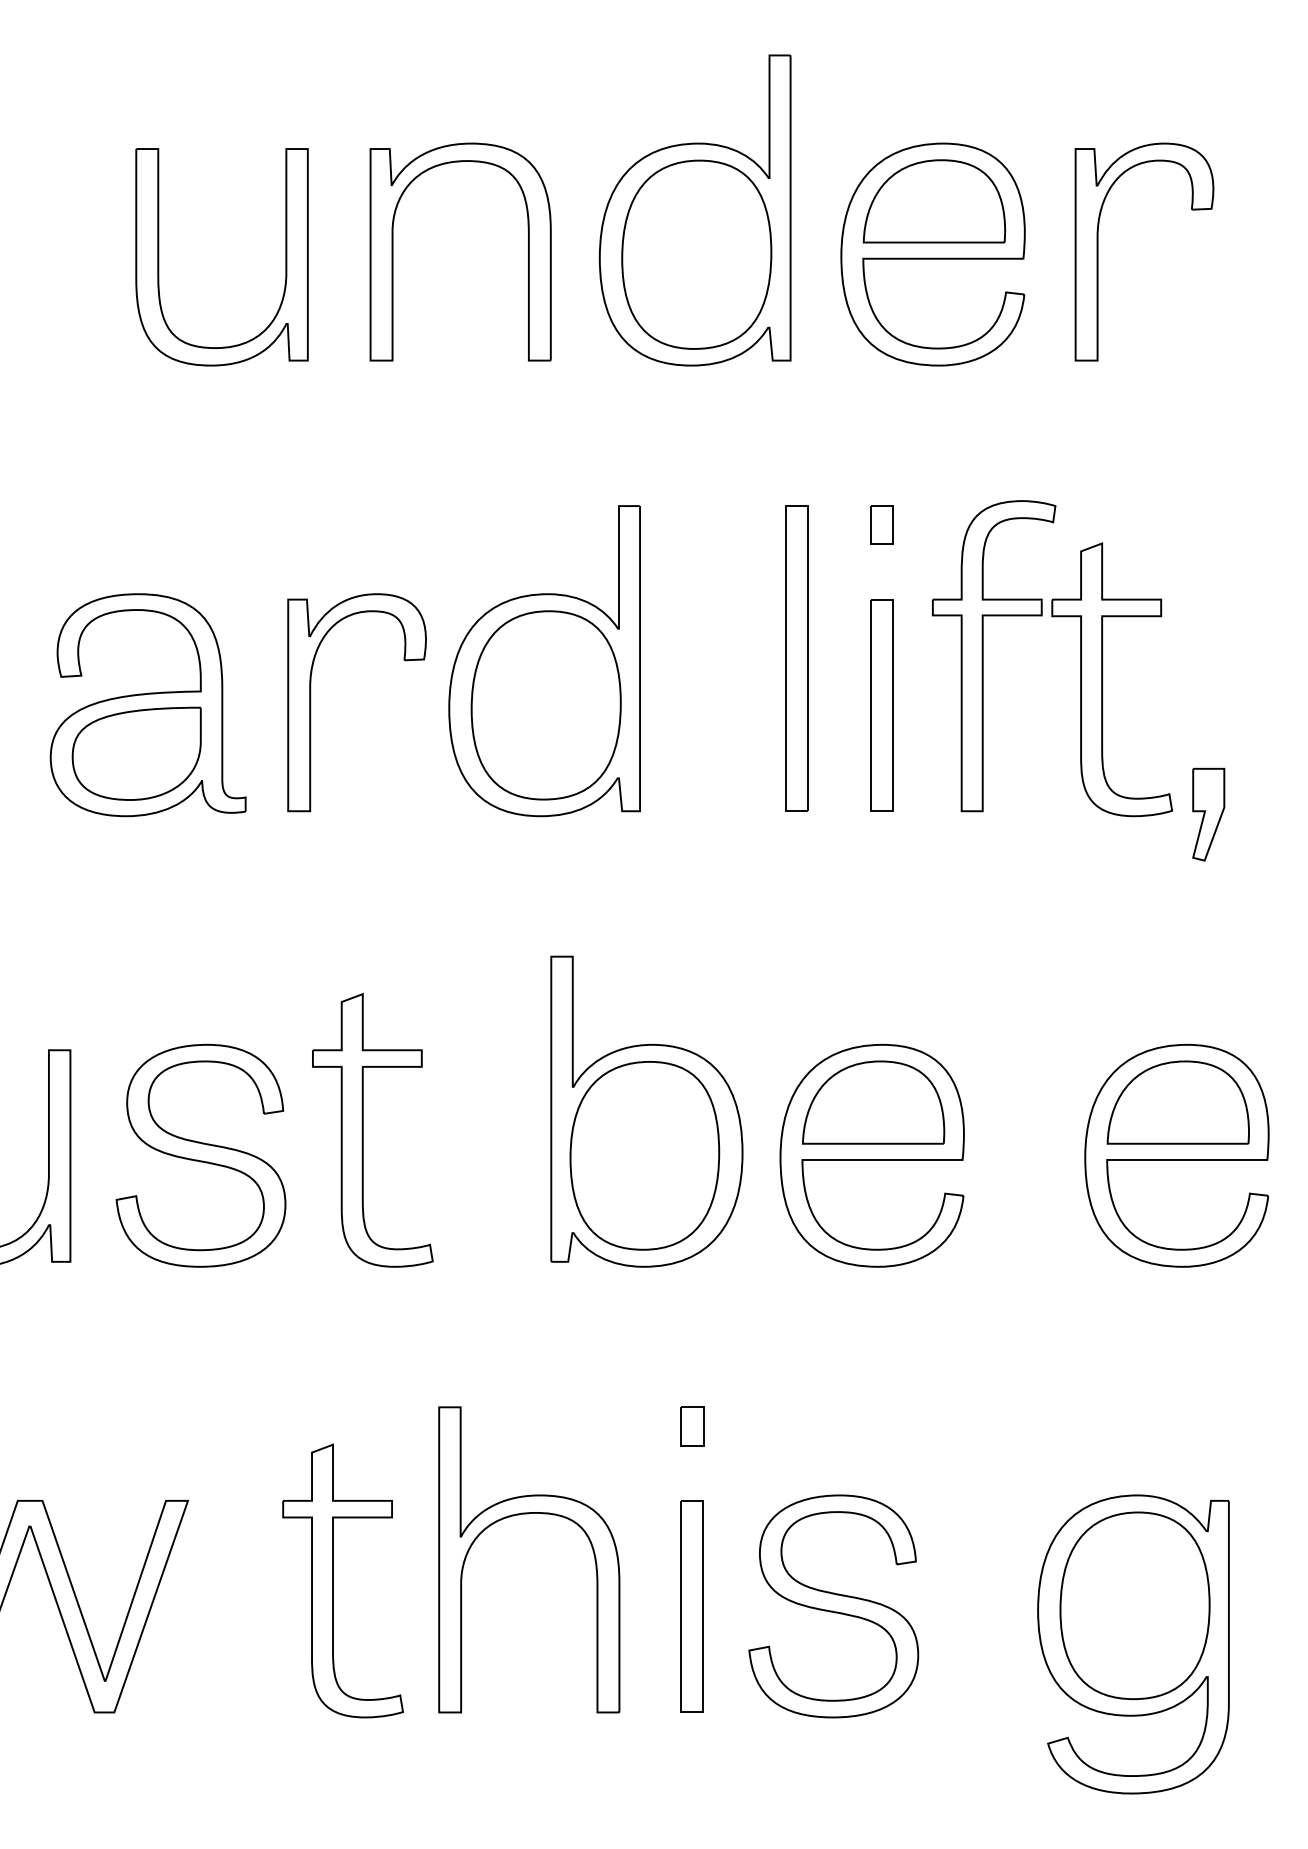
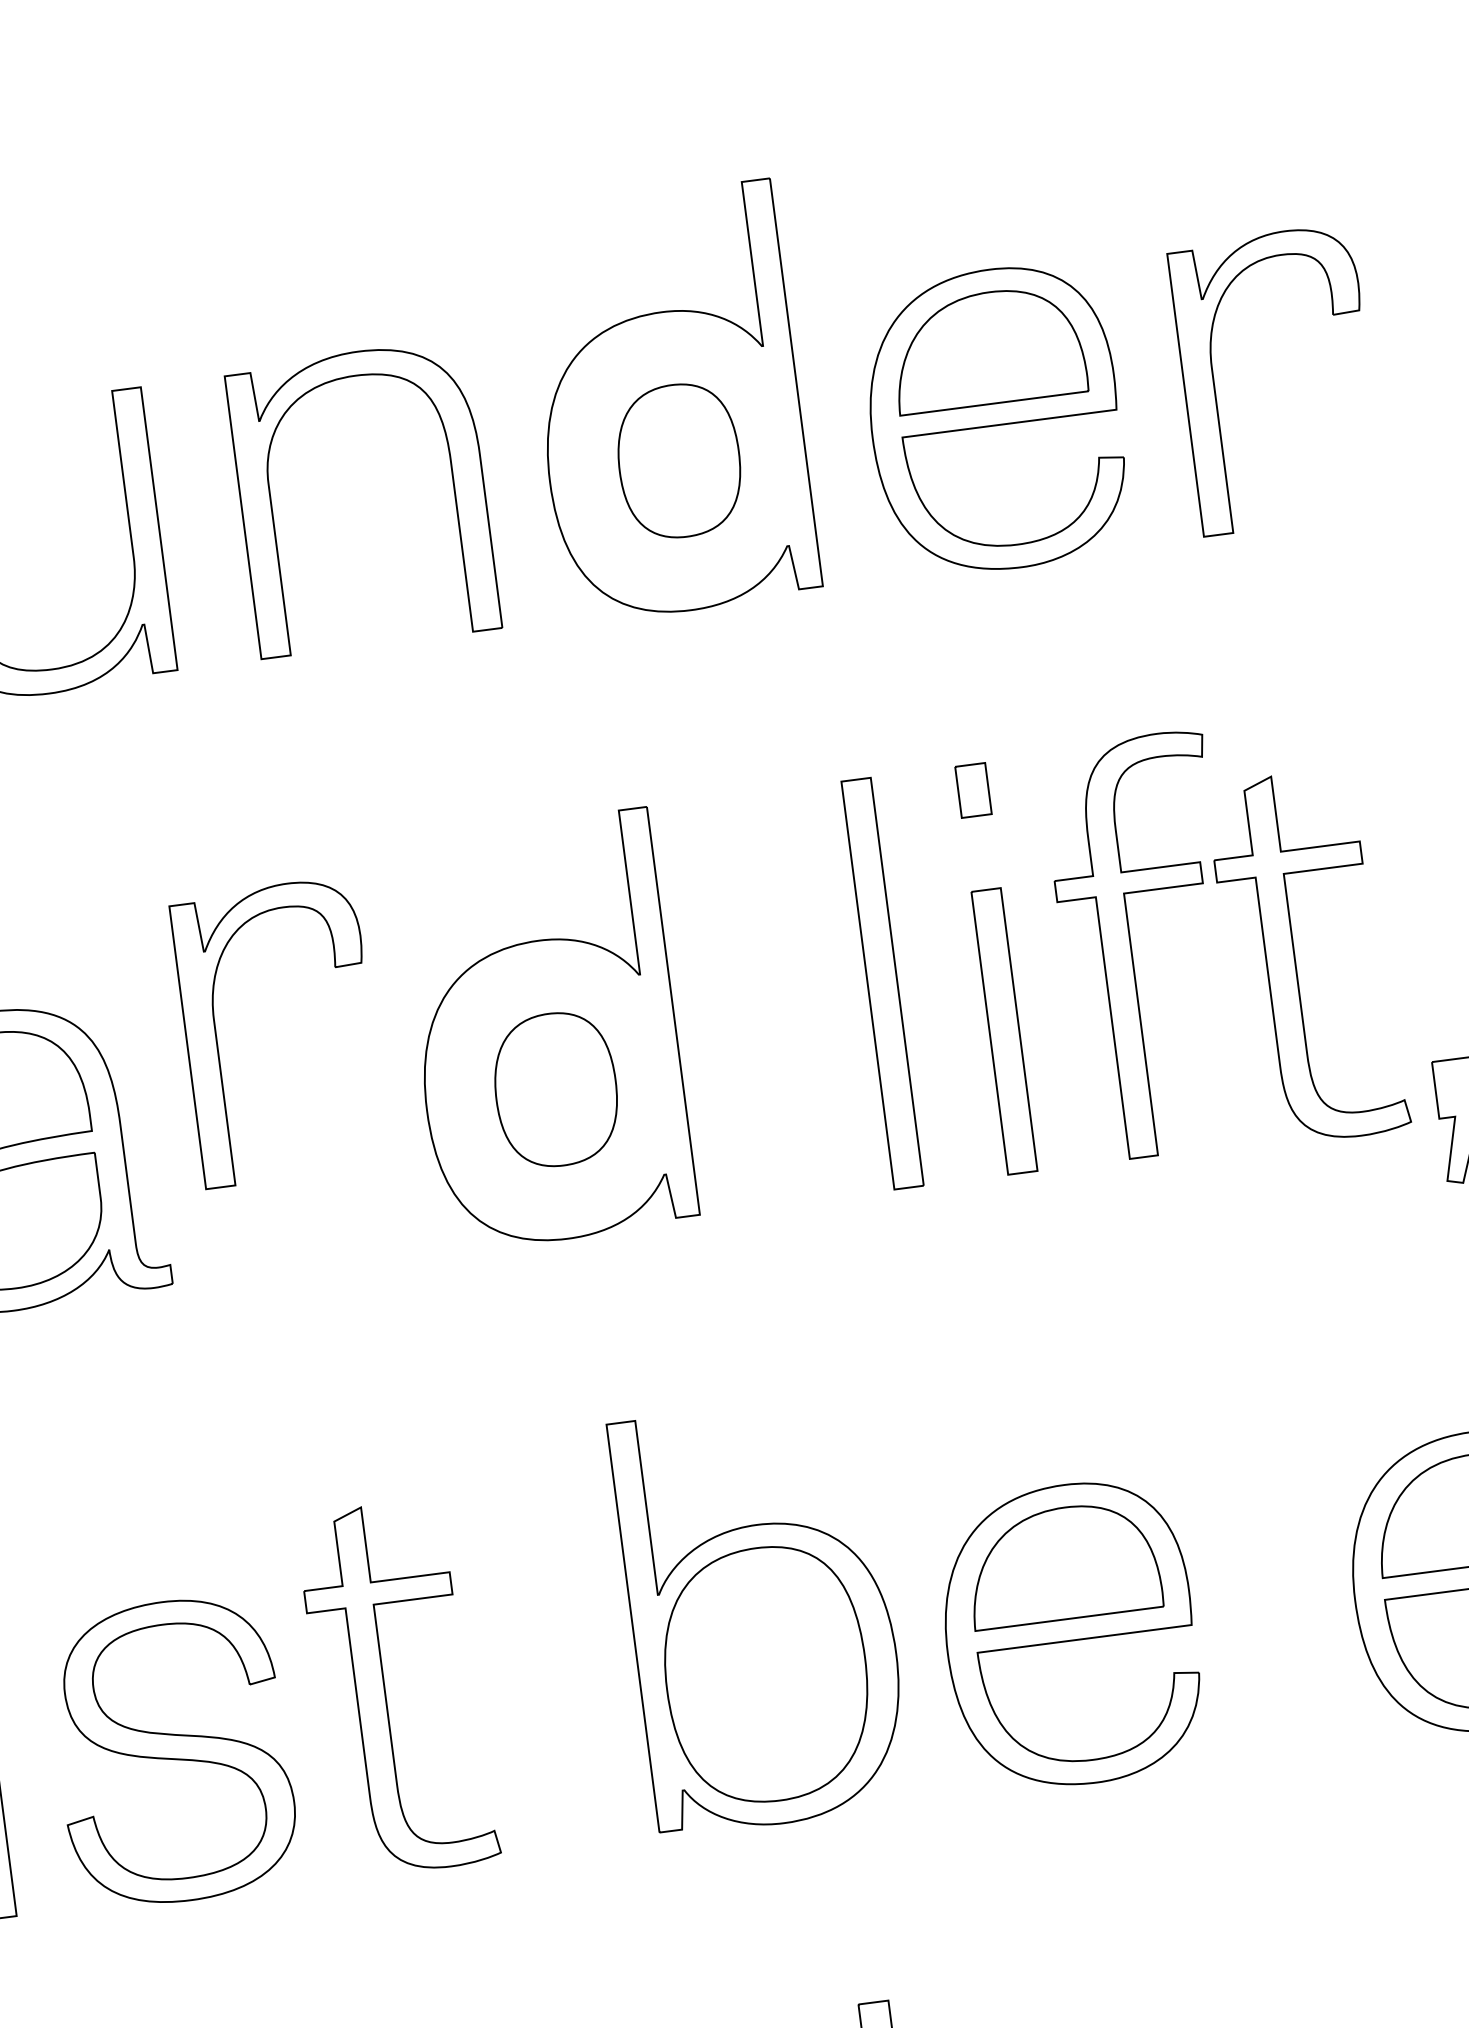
part: (696, 254) -> (678, 460), size x0.6
part: (311, 702) -> (218, 1039), moved
part: (545, 705) -> (555, 1089), size x0.6

